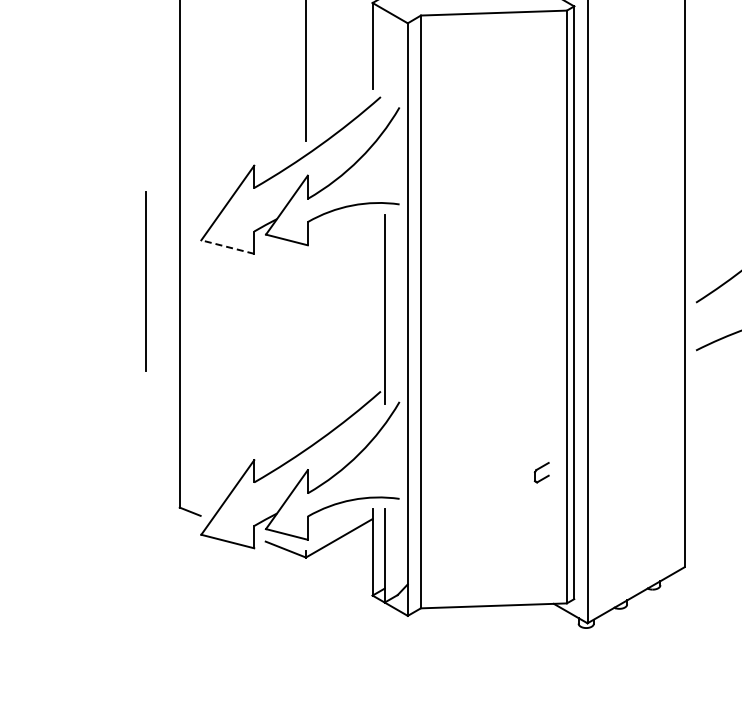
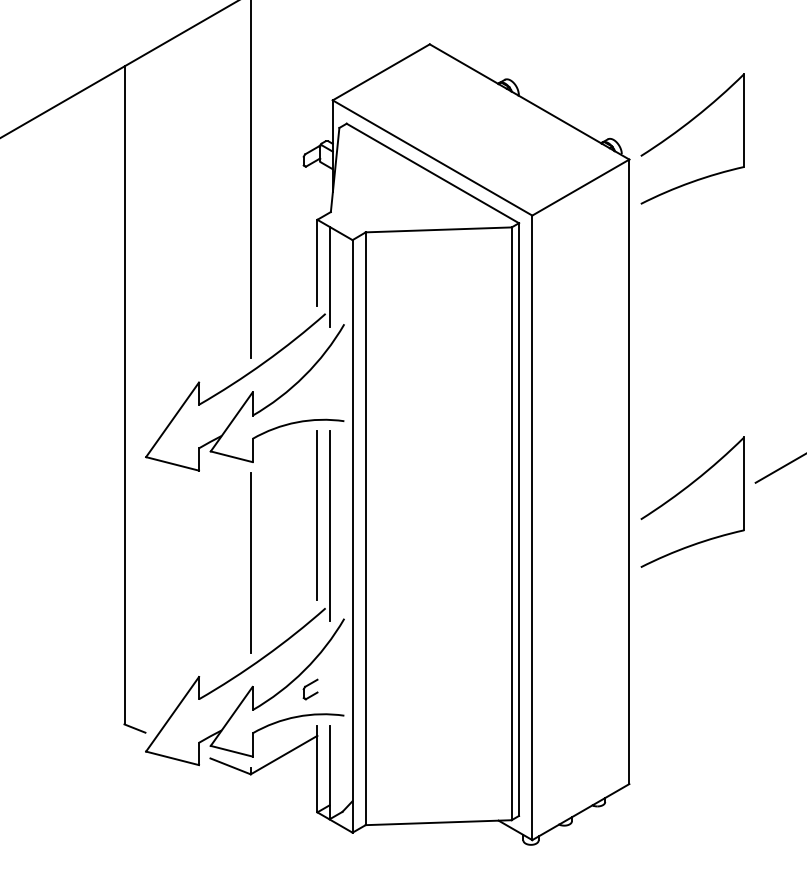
line: (384, 59) -> (329, 276), added
line: (227, 246) -> (172, 463), dashed -> solid
line: (145, 280) -> (250, 562), moved
line: (372, 298) -> (317, 515), added
part: (541, 472) -> (310, 689), moved

